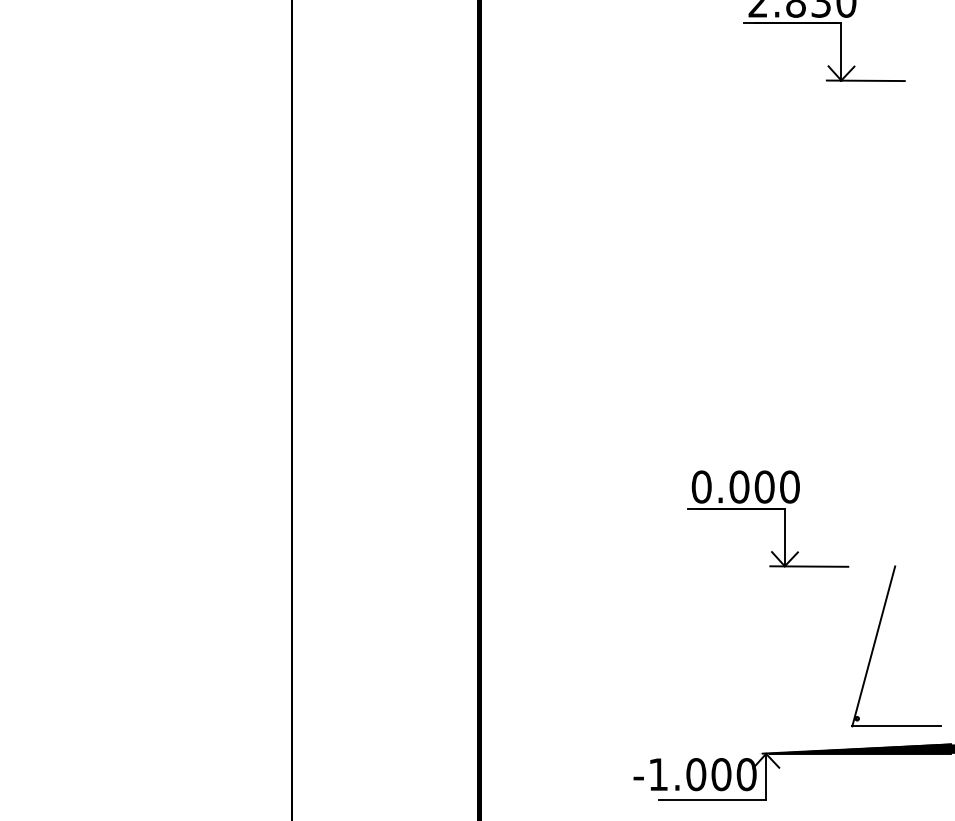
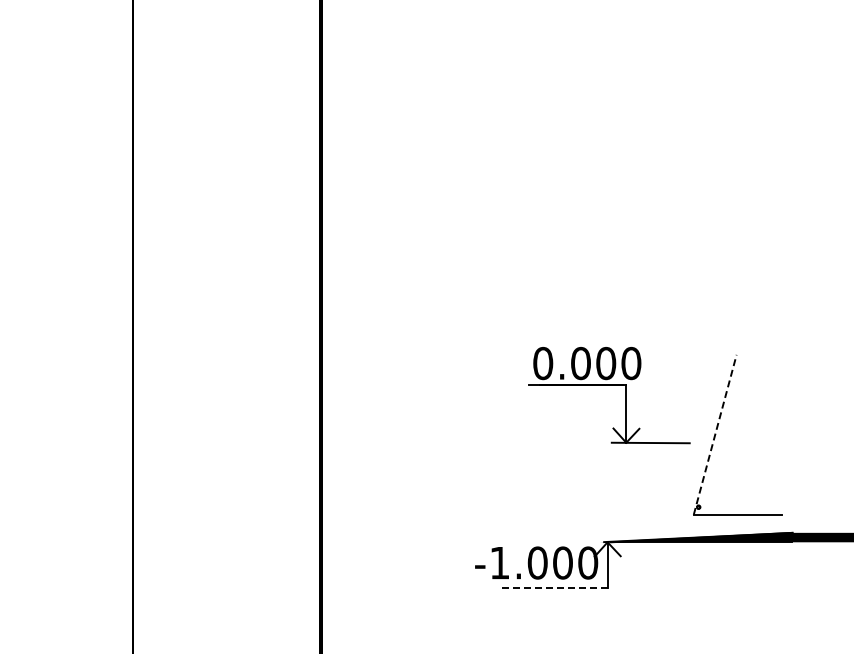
part: (768, 509) -> (609, 385), moved
line: (873, 646) -> (714, 434), solid -> dashed
line: (712, 800) -> (553, 588), solid -> dashed

